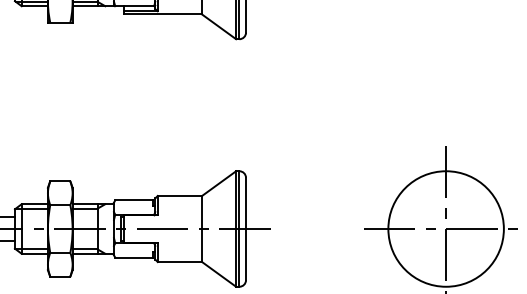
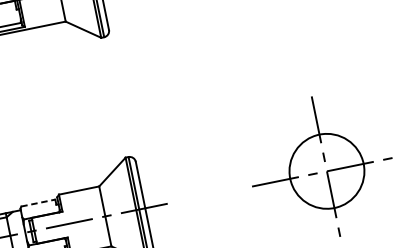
line: (134, 200) -> (38, 203), solid -> dashed
circle: (445, 228) -> (326, 171), size x0.7

